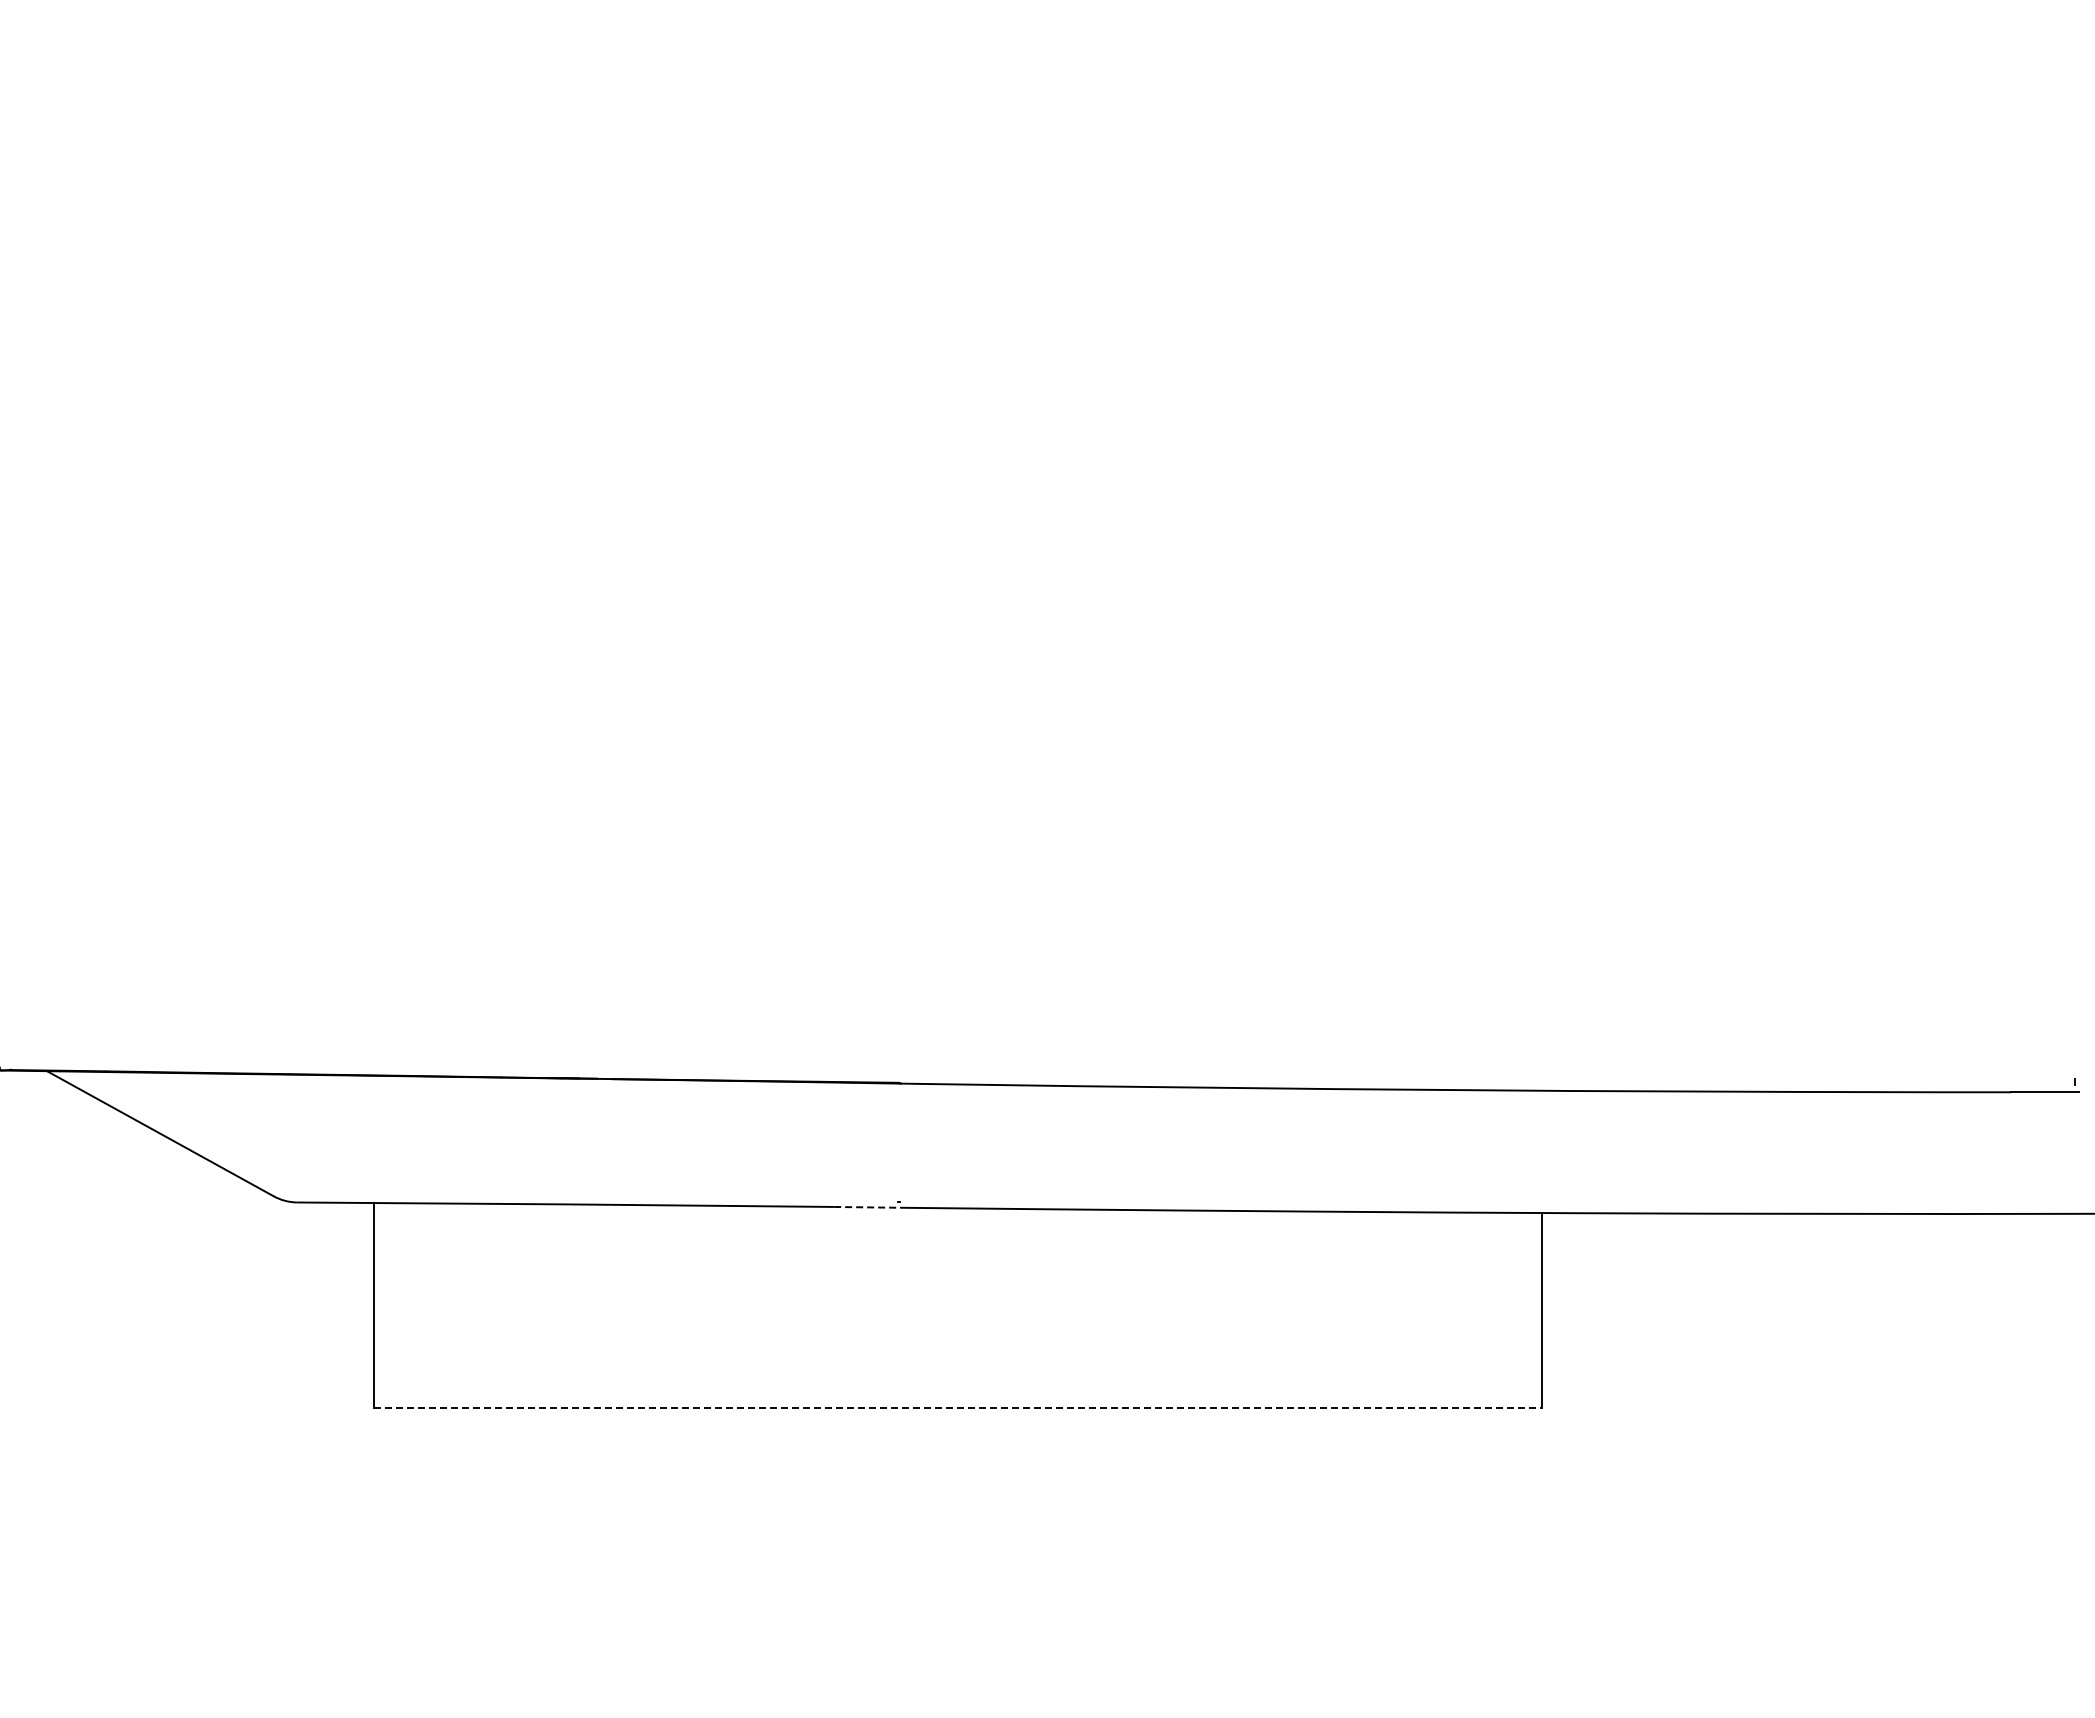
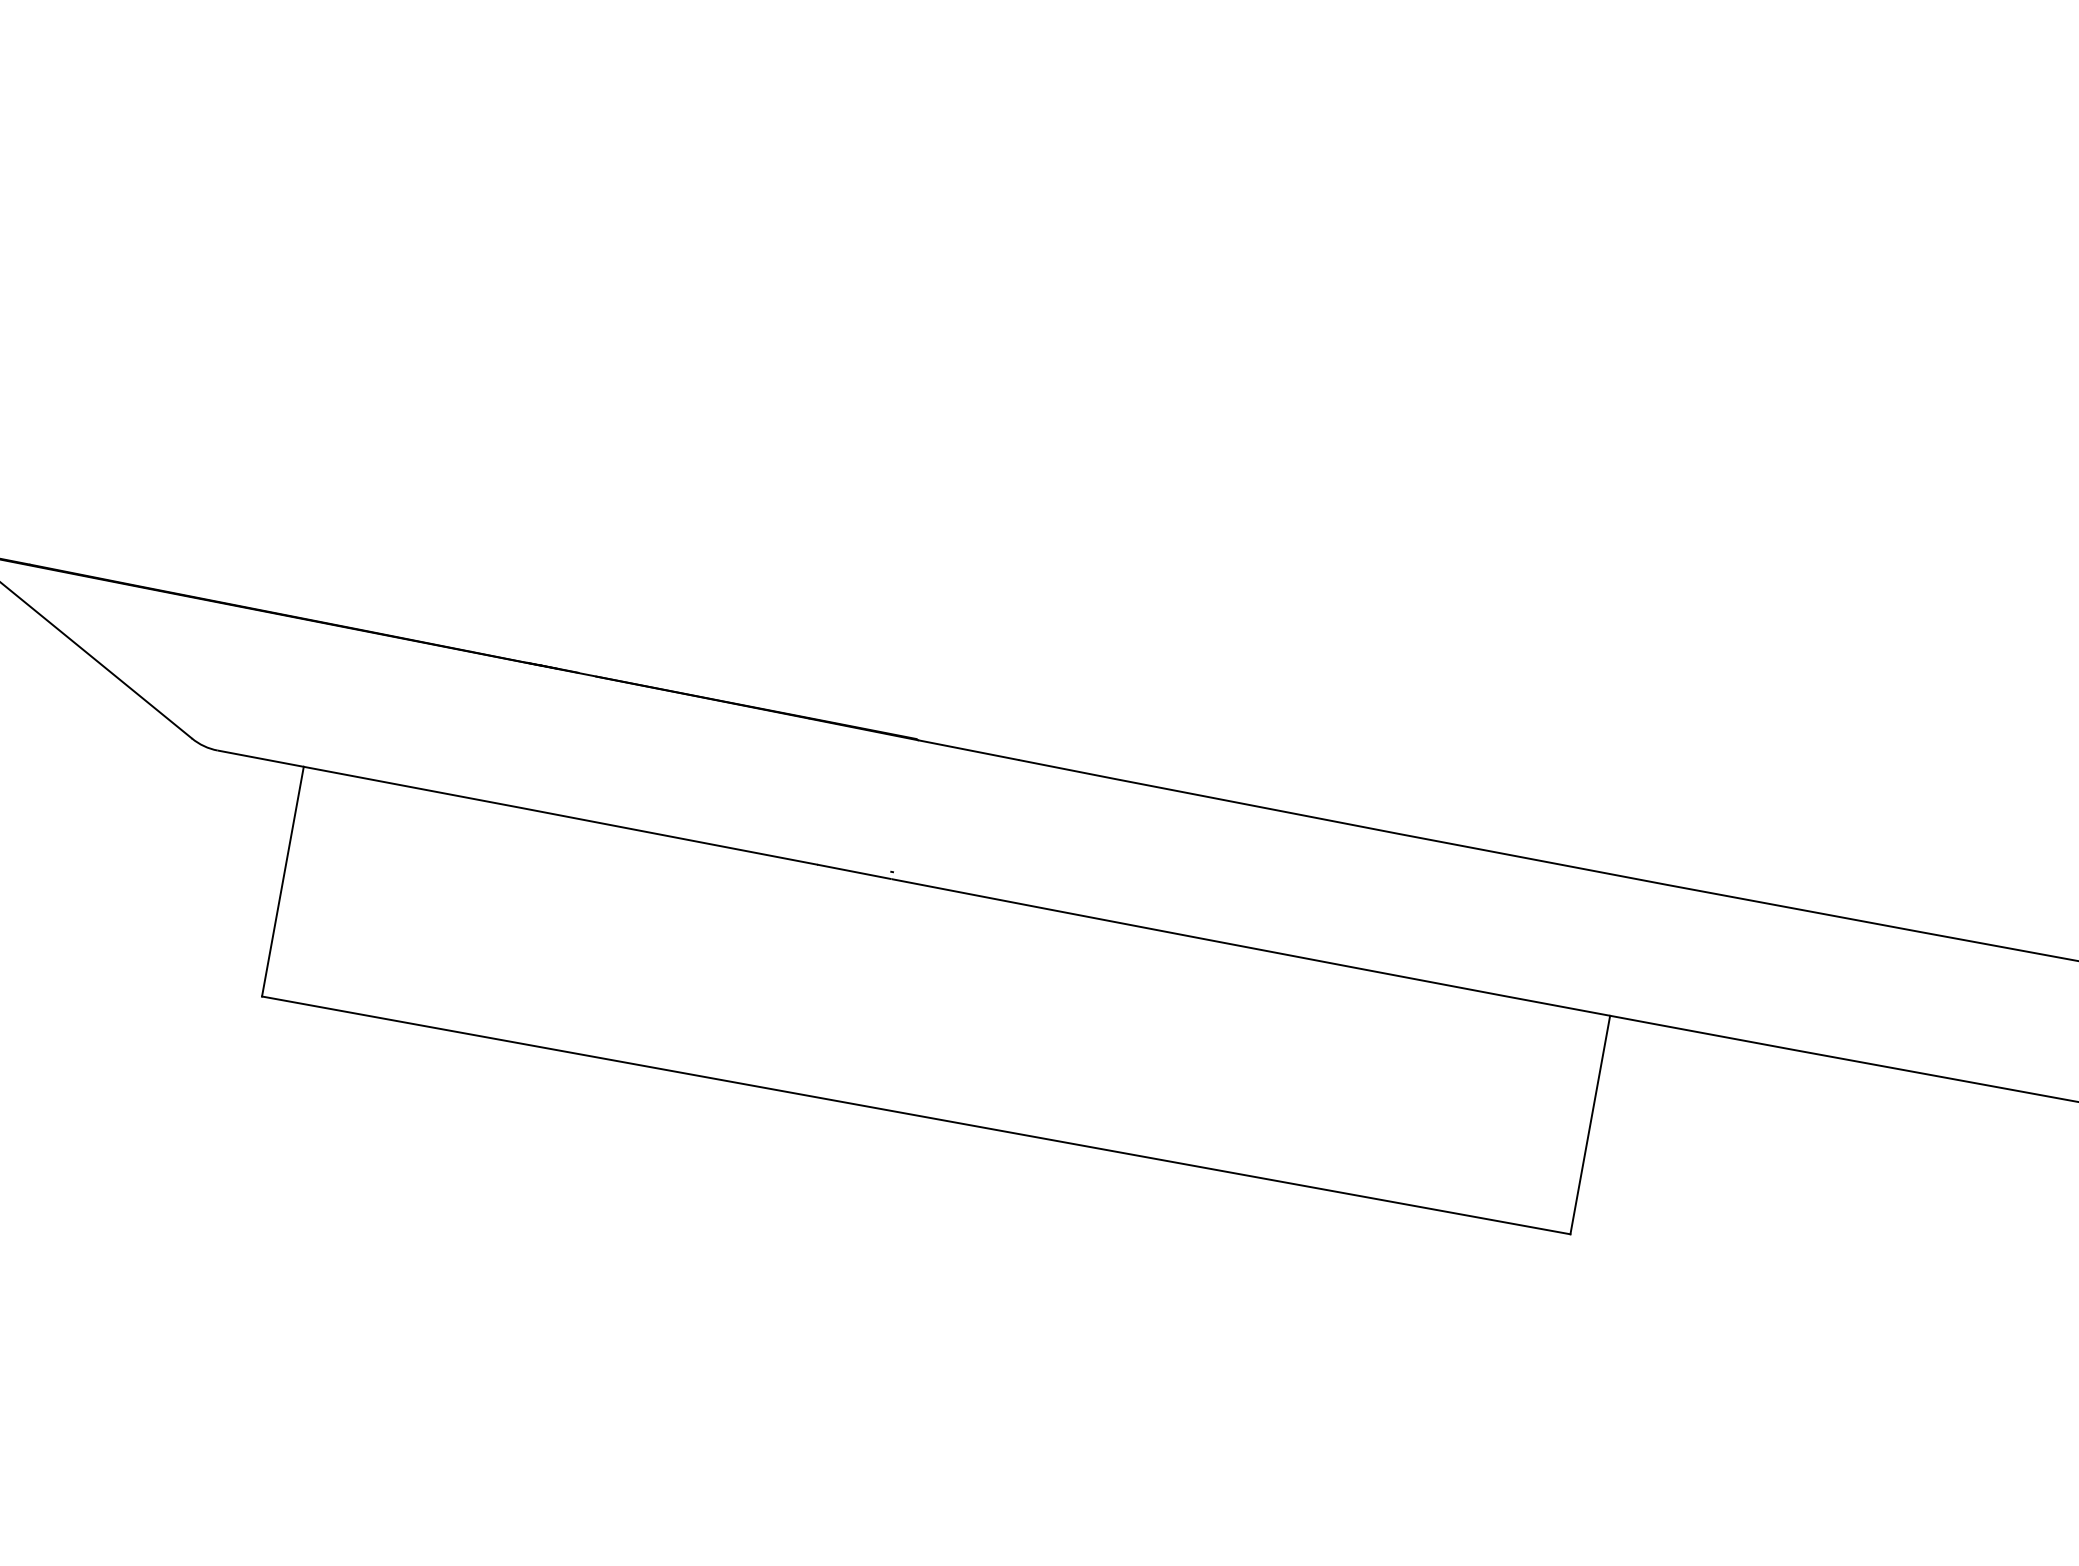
line: (867, 1207) -> (855, 872), dashed -> solid
line: (958, 1408) -> (916, 1115), dashed -> solid

